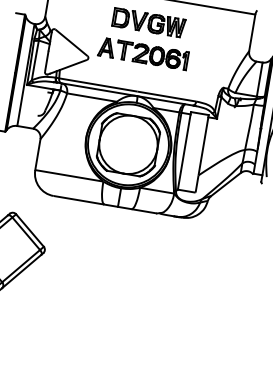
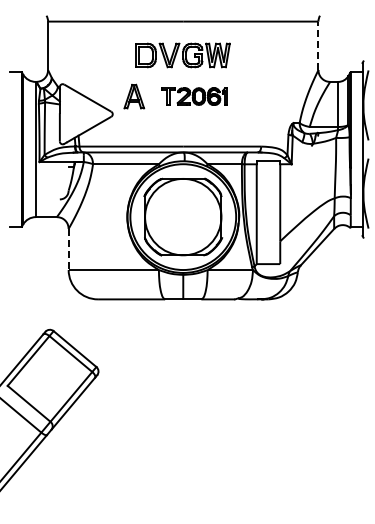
line: (252, 32) -> (318, 45), solid -> dashed
part: (152, 55) -> (194, 96), size x0.7
line: (37, 154) -> (68, 249), solid -> dashed

